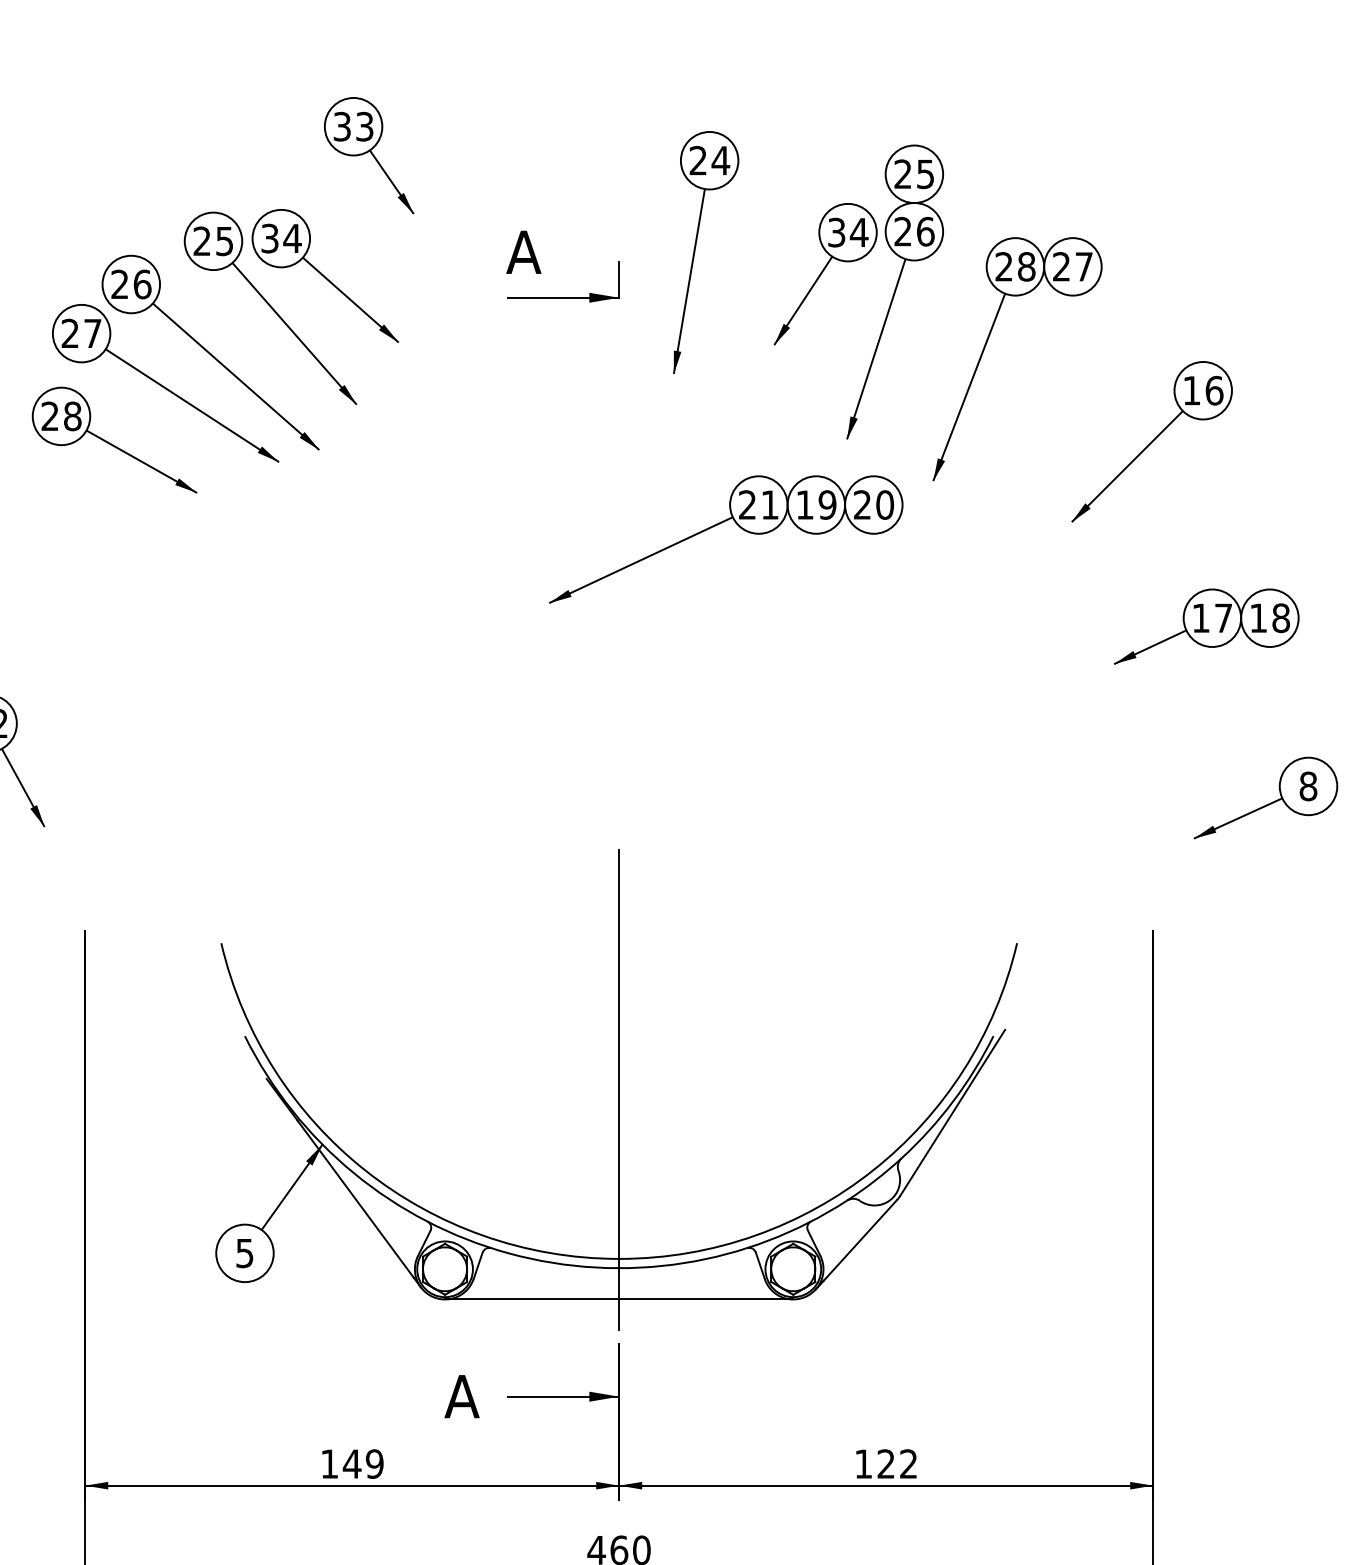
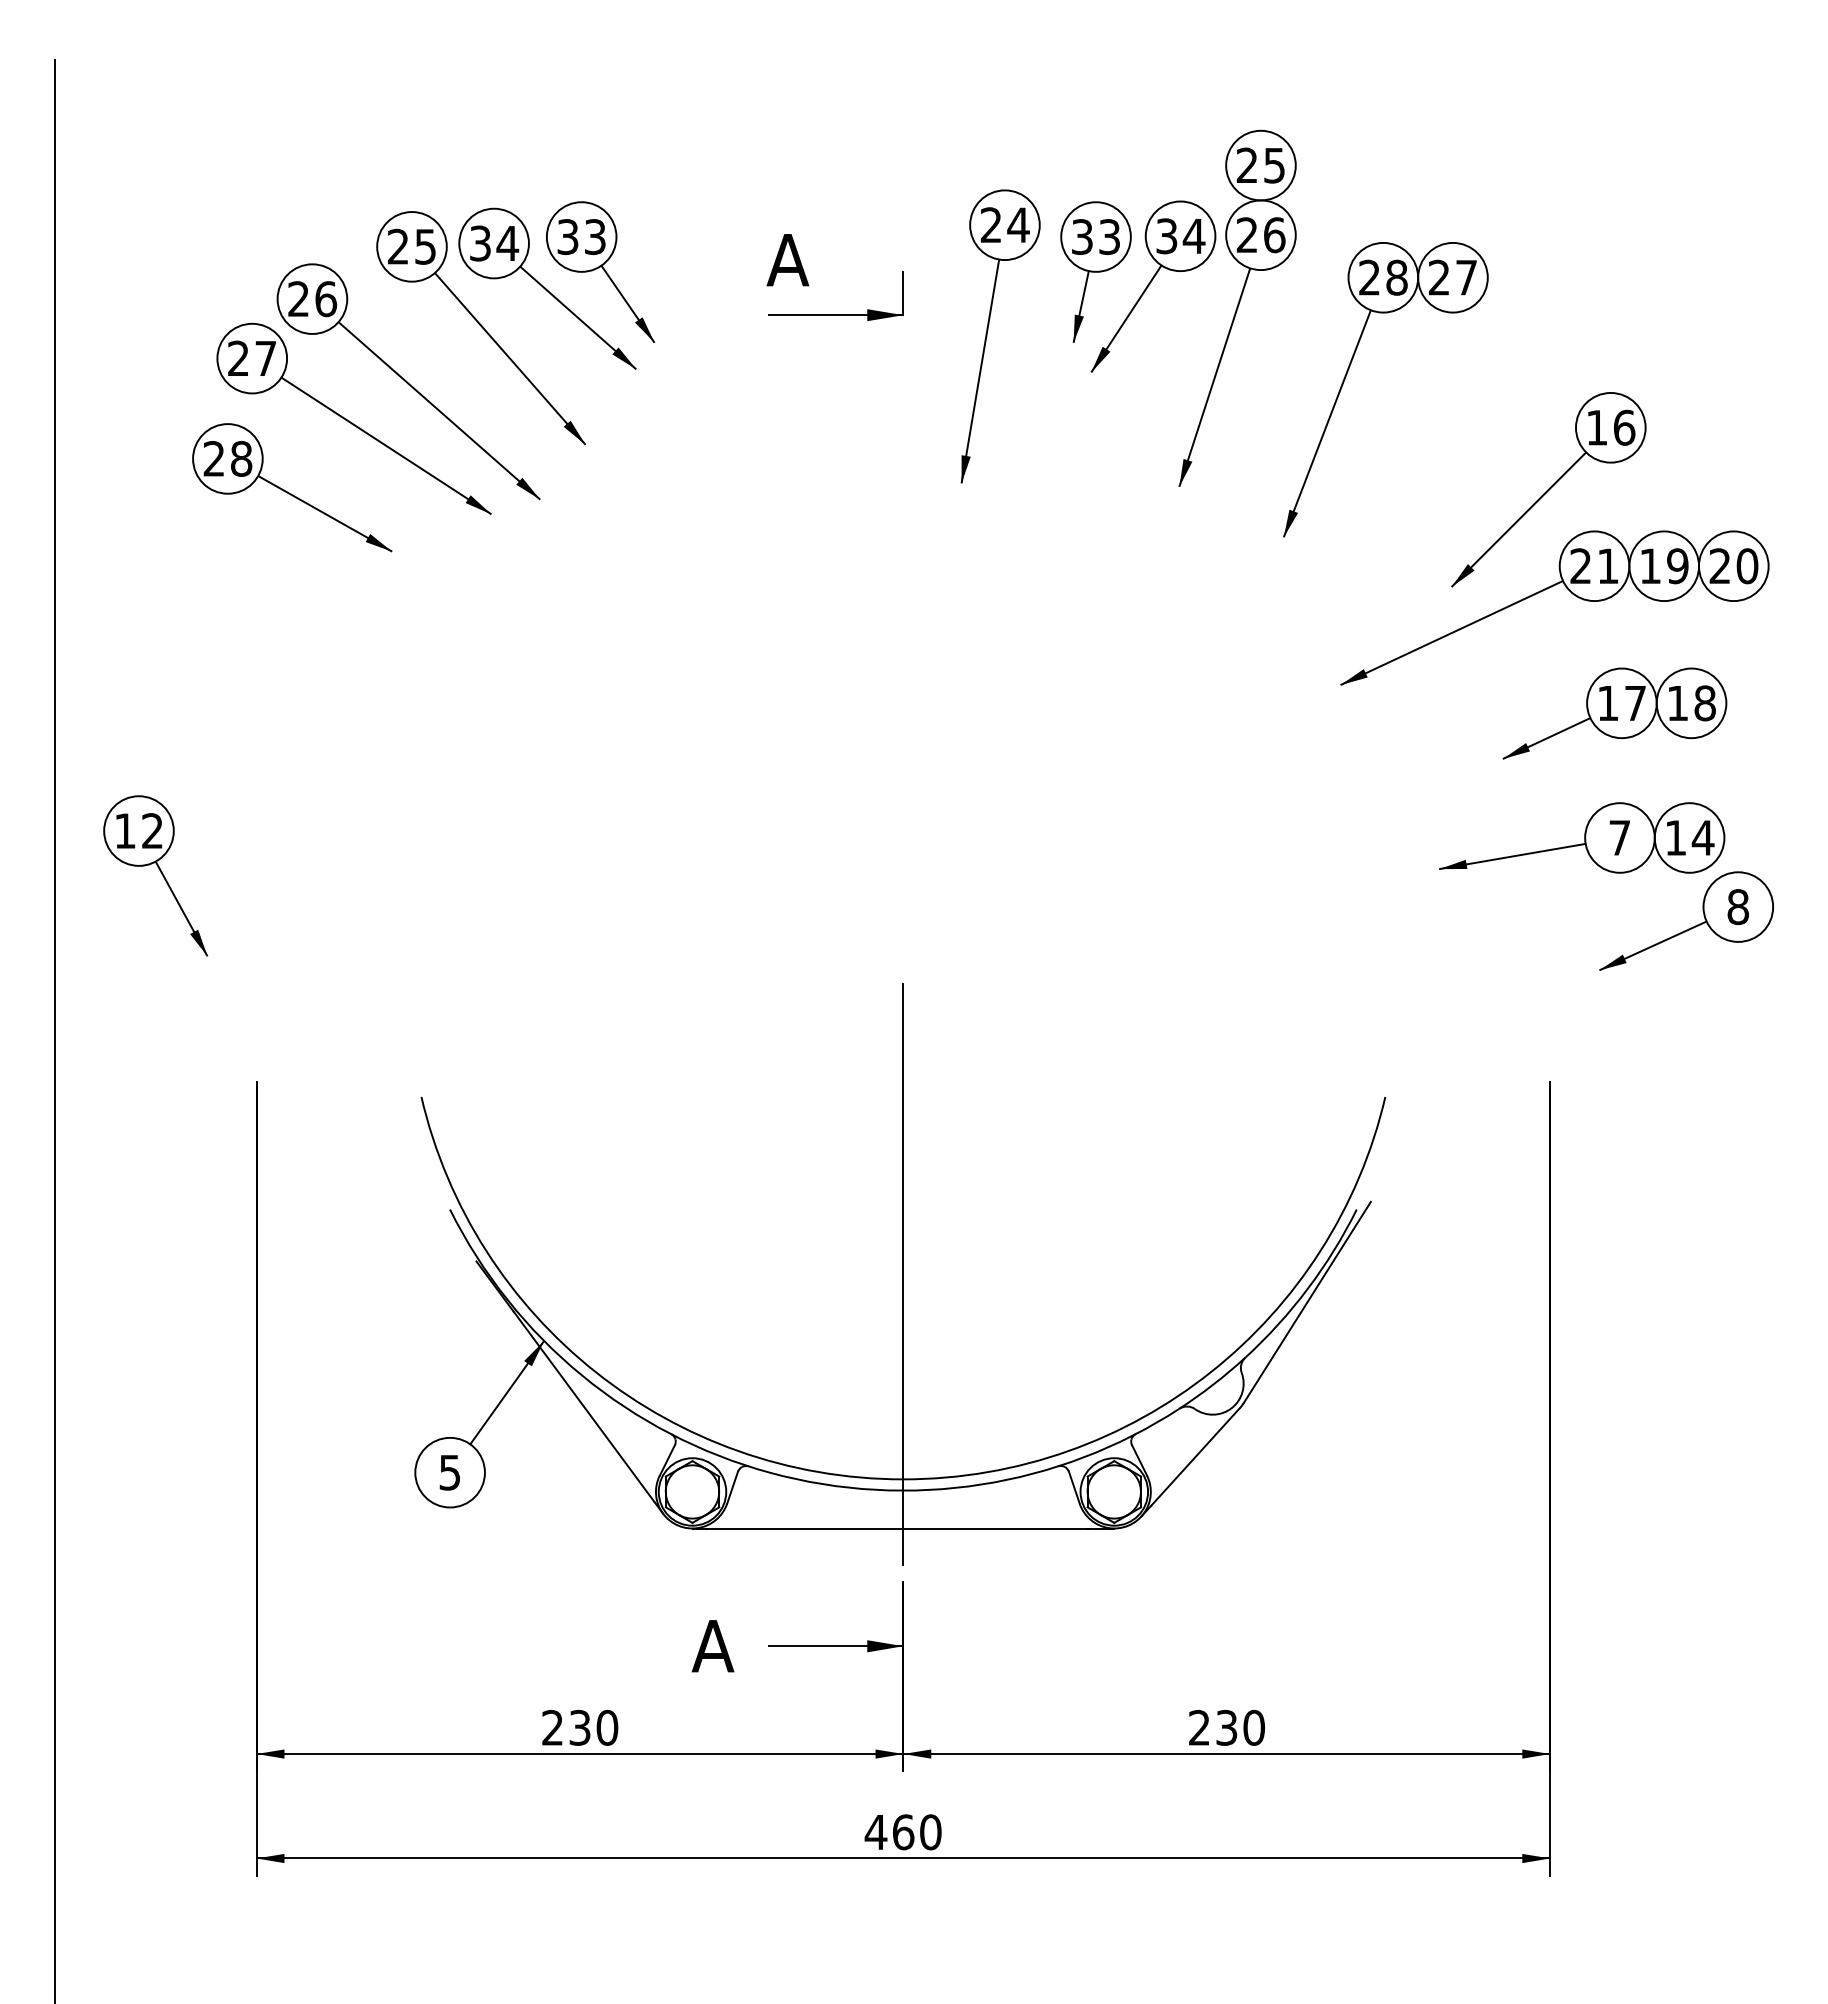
part: (369, 155) -> (600, 271), moved
part: (695, 252) -> (987, 336), moved
part: (777, 261) -> (1095, 271), added
part: (718, 525) -> (1545, 590), moved
part: (1179, 728) -> (1582, 837), added
text: (352, 1463) -> (580, 1727), 149 -> 230
text: (885, 1463) -> (1226, 1727), 122 -> 230

